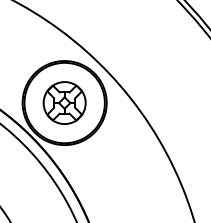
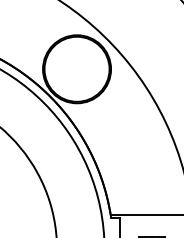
part: (64, 103) -> (76, 69), removed

